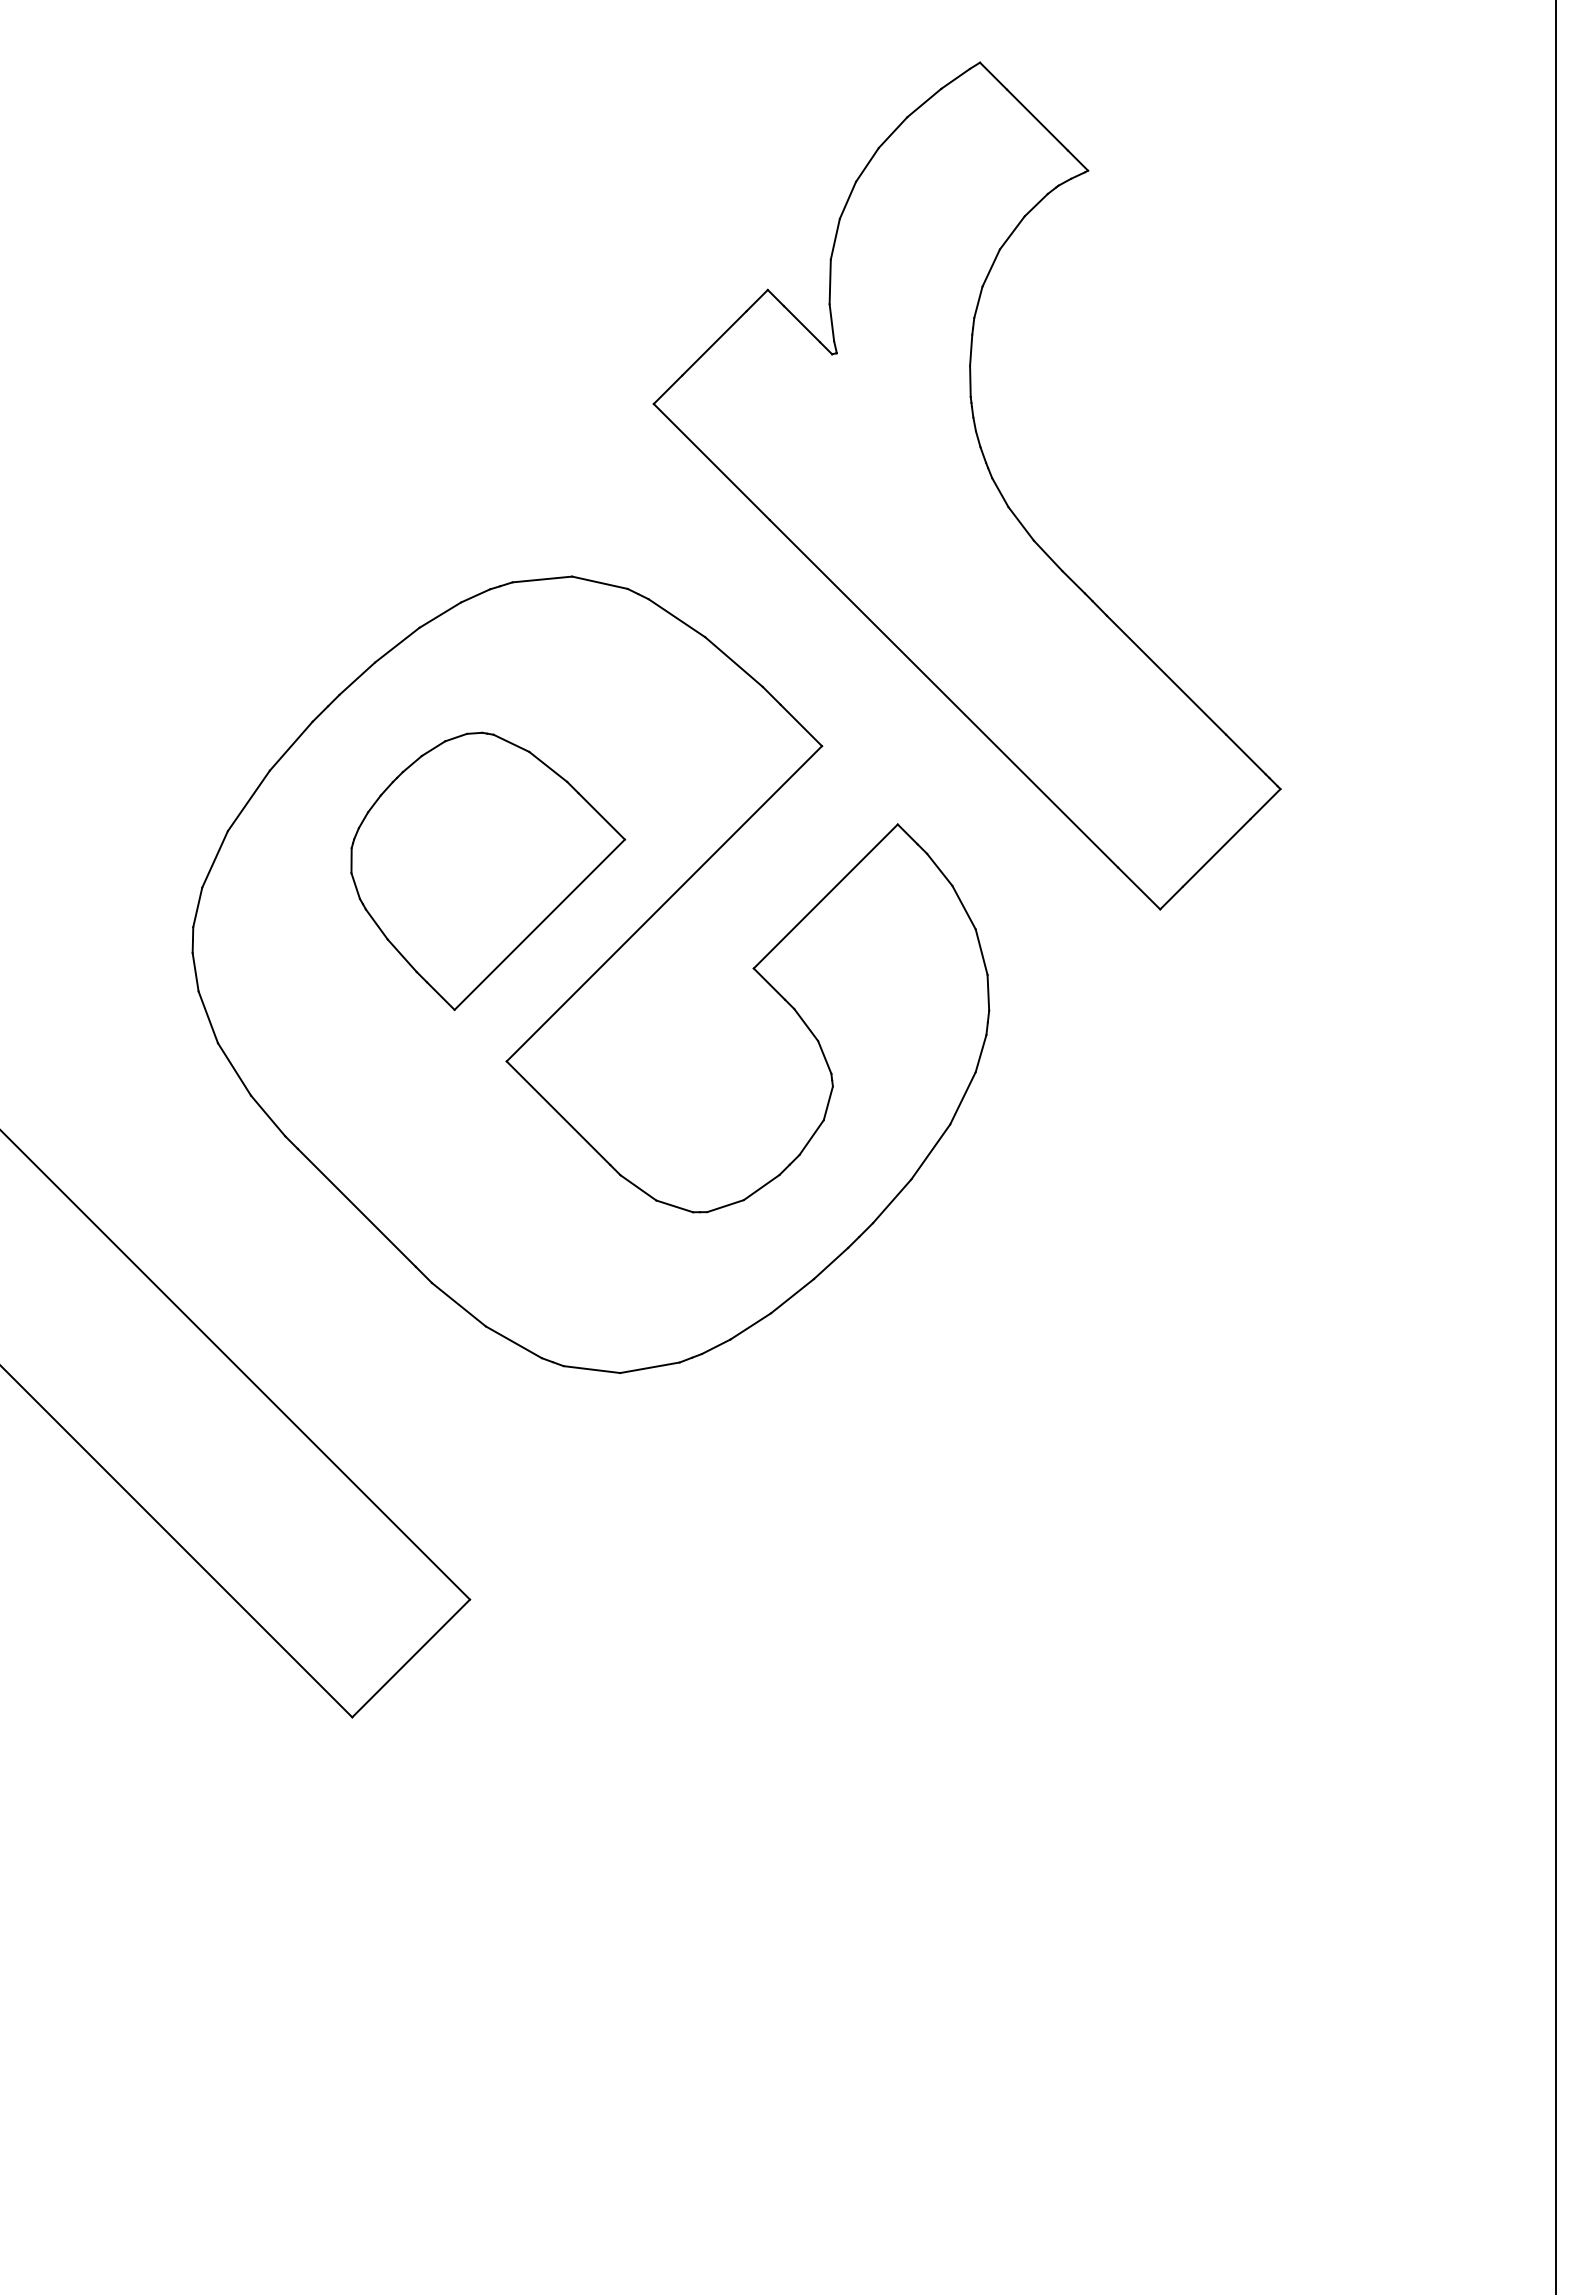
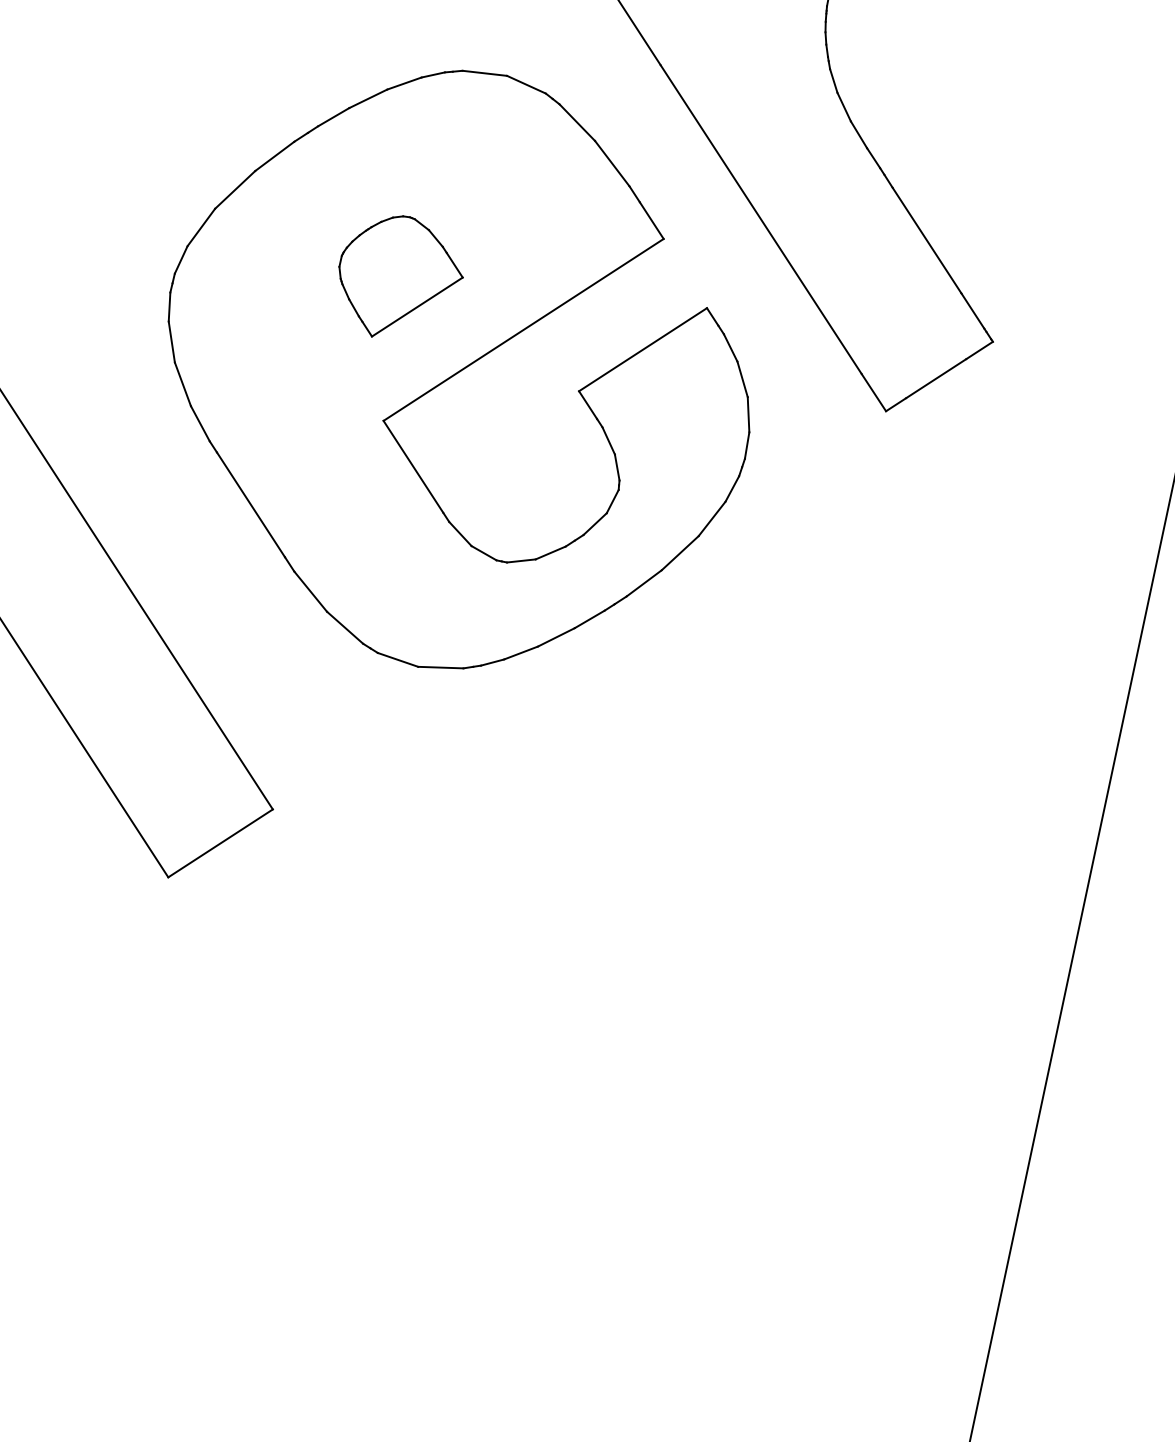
part: (488, 871) -> (399, 278), size x0.6

